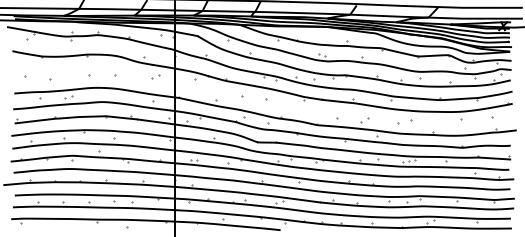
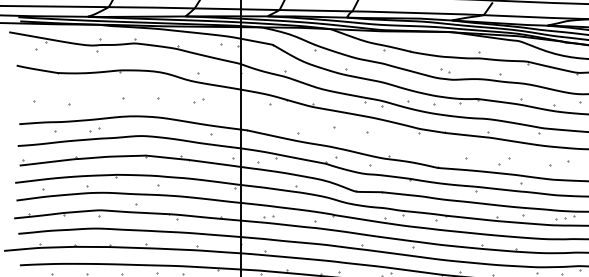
part: (155, 76) -> (199, 100), moved

